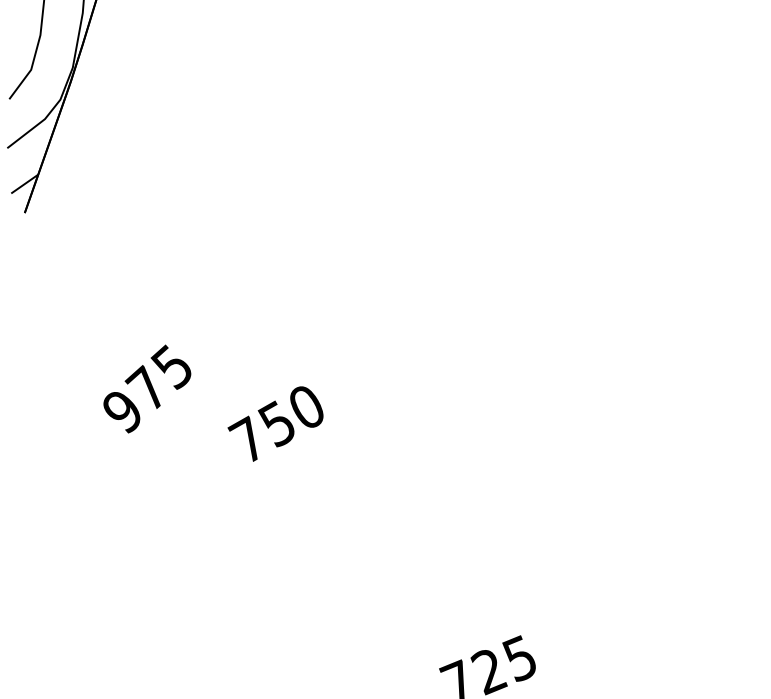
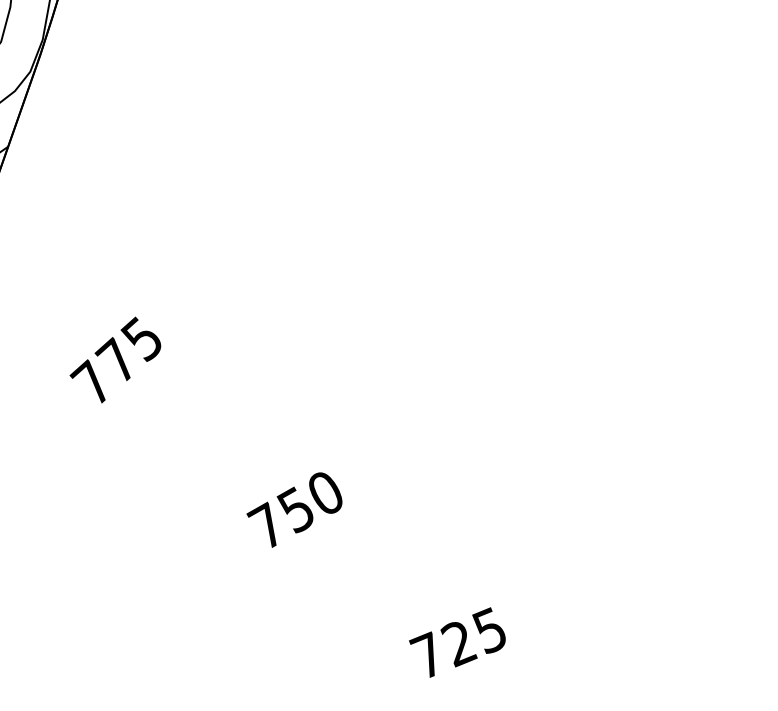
text: (119, 410) -> (89, 382), 975 -> 775
text: (275, 423) -> (294, 509), moved

